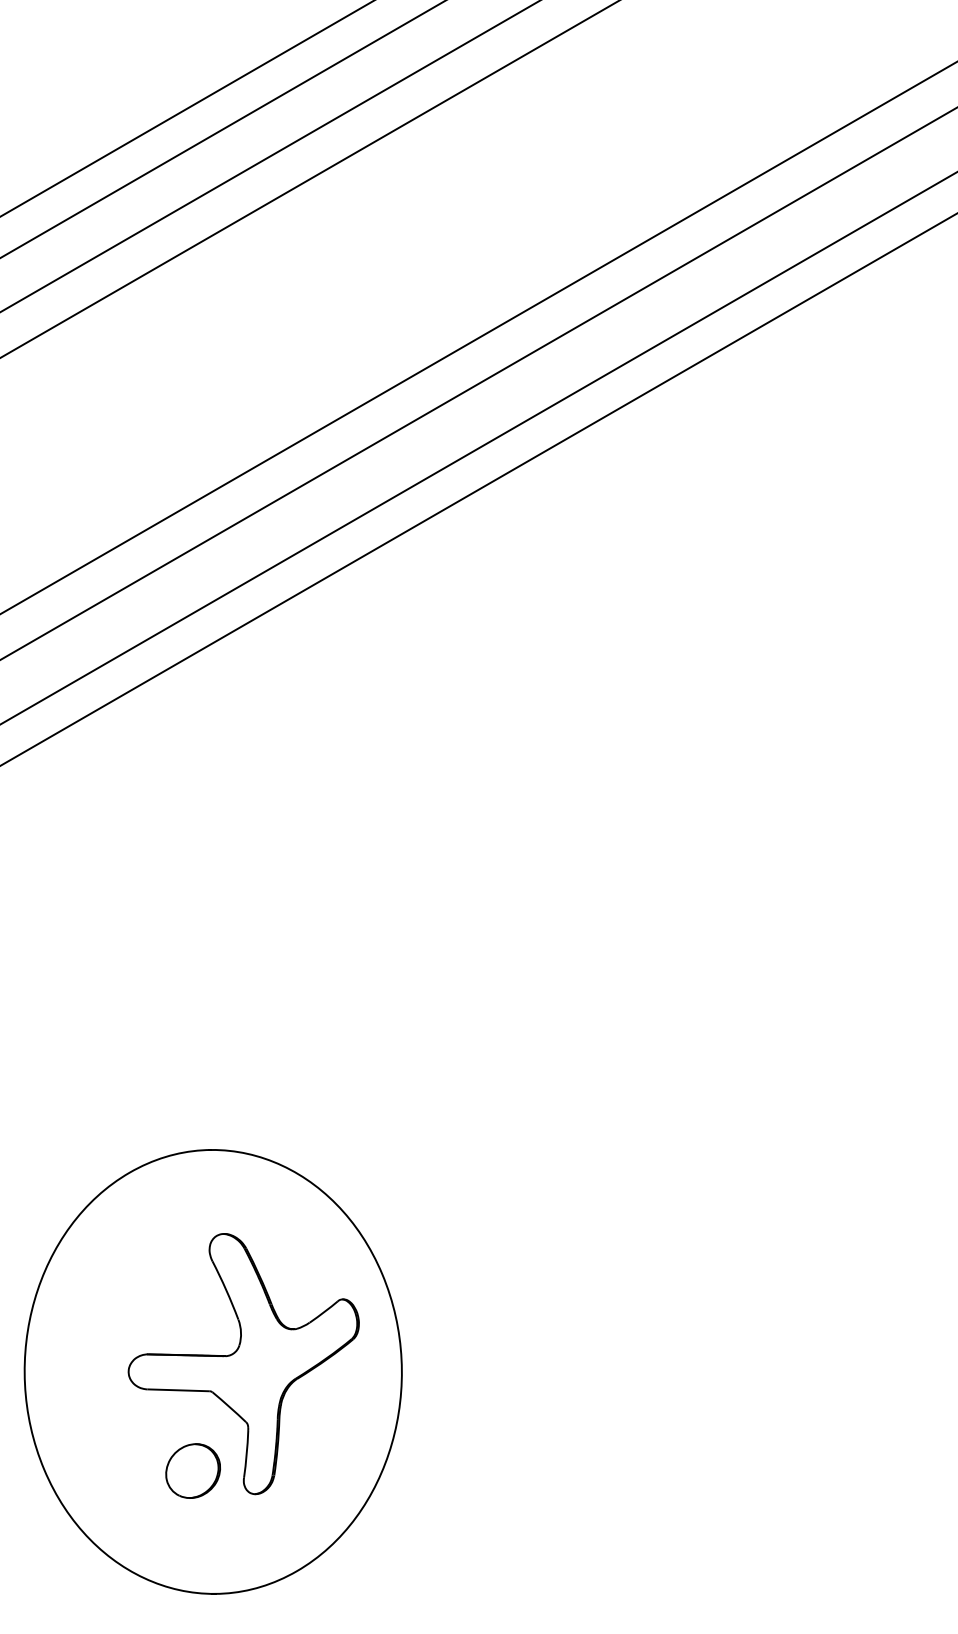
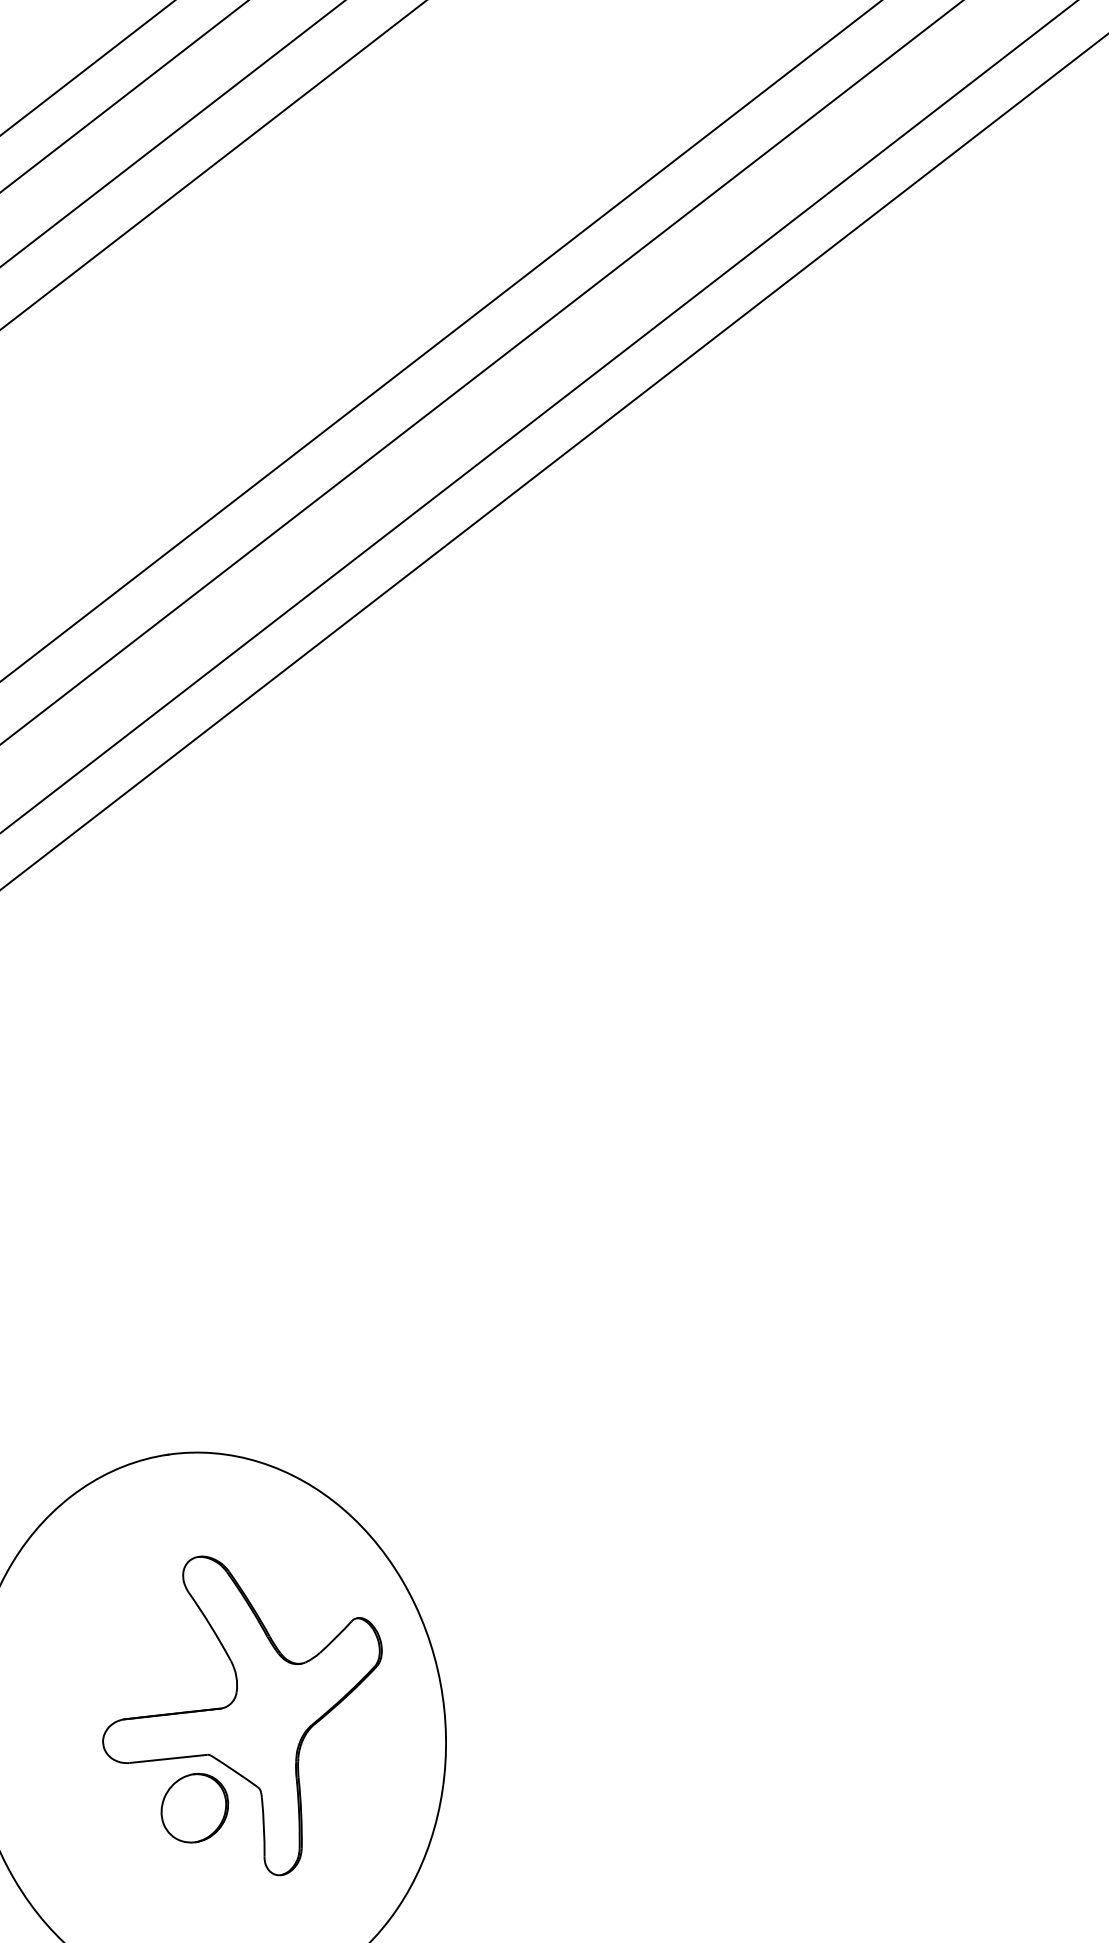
part: (192, 1470) -> (193, 1807), moved

